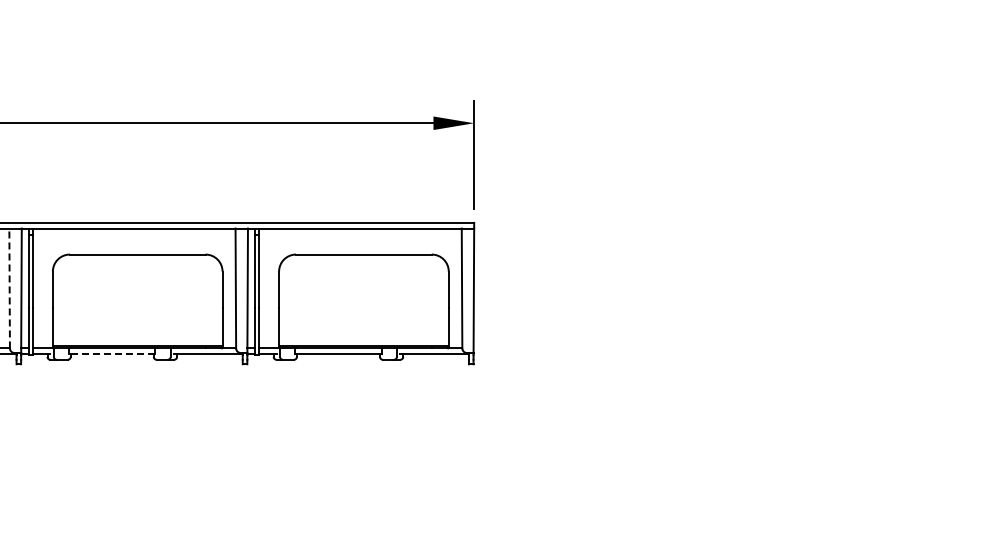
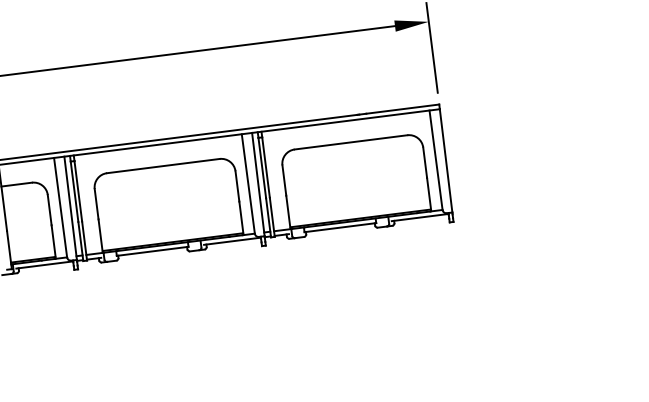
line: (9, 288) -> (60, 207), dashed -> solid
line: (111, 354) -> (152, 251), dashed -> solid

